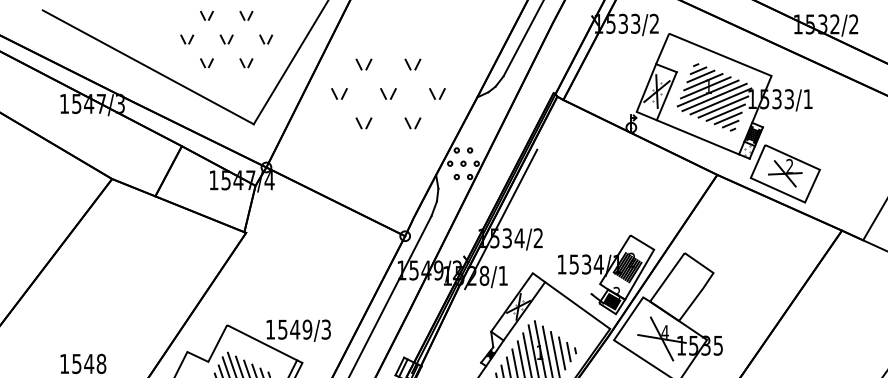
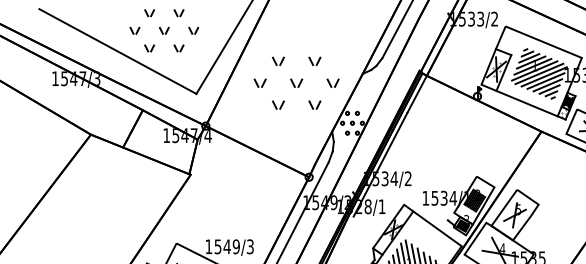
part: (226, 39) -> (164, 30), moved
part: (388, 93) -> (296, 82), moved
line: (550, 124) -> (417, 94), added
part: (681, 287) -> (514, 215), added

